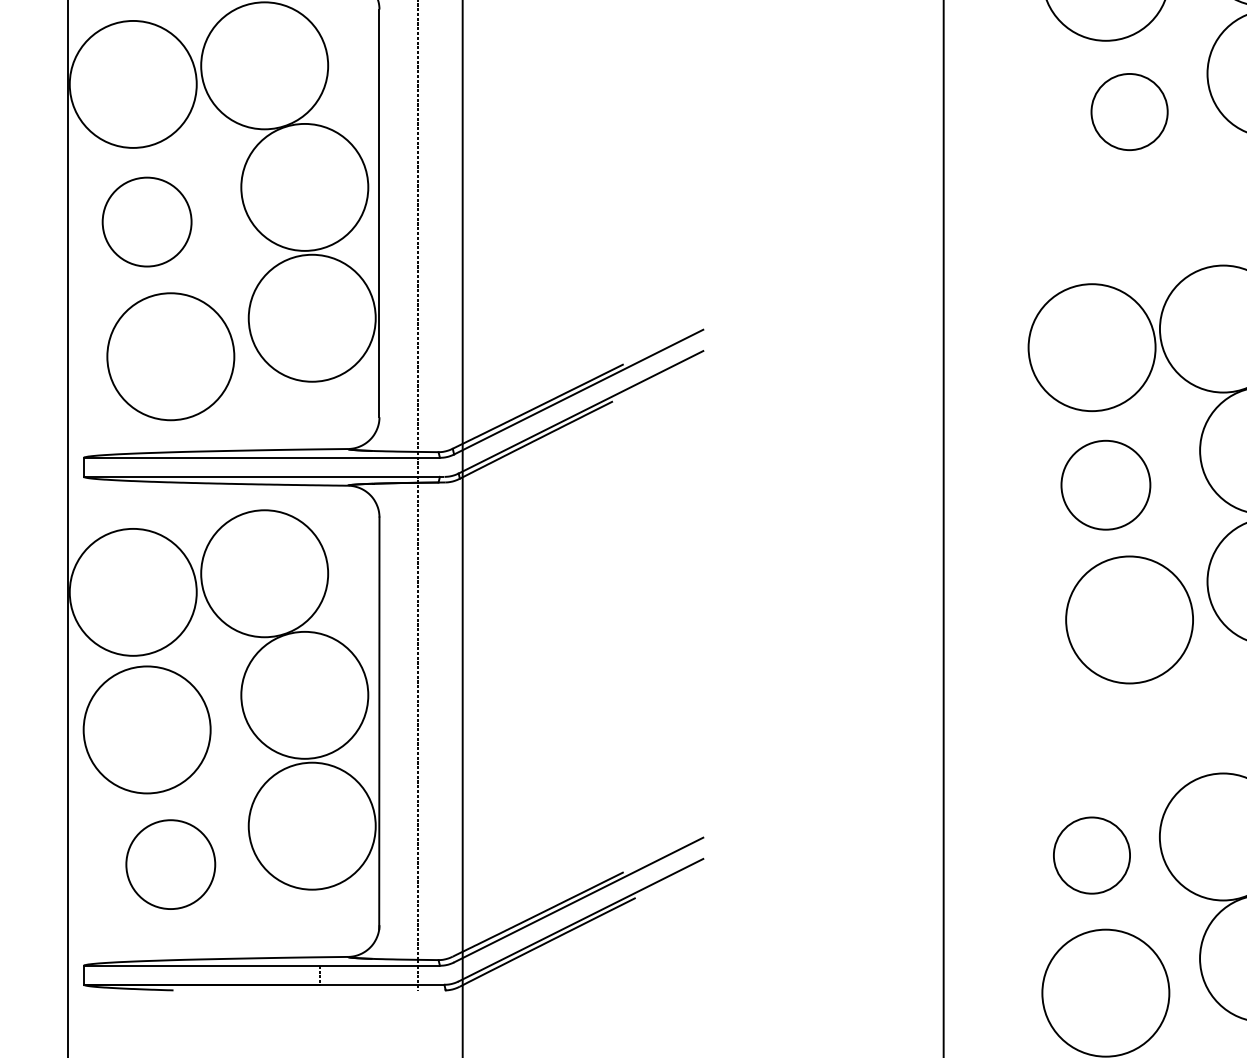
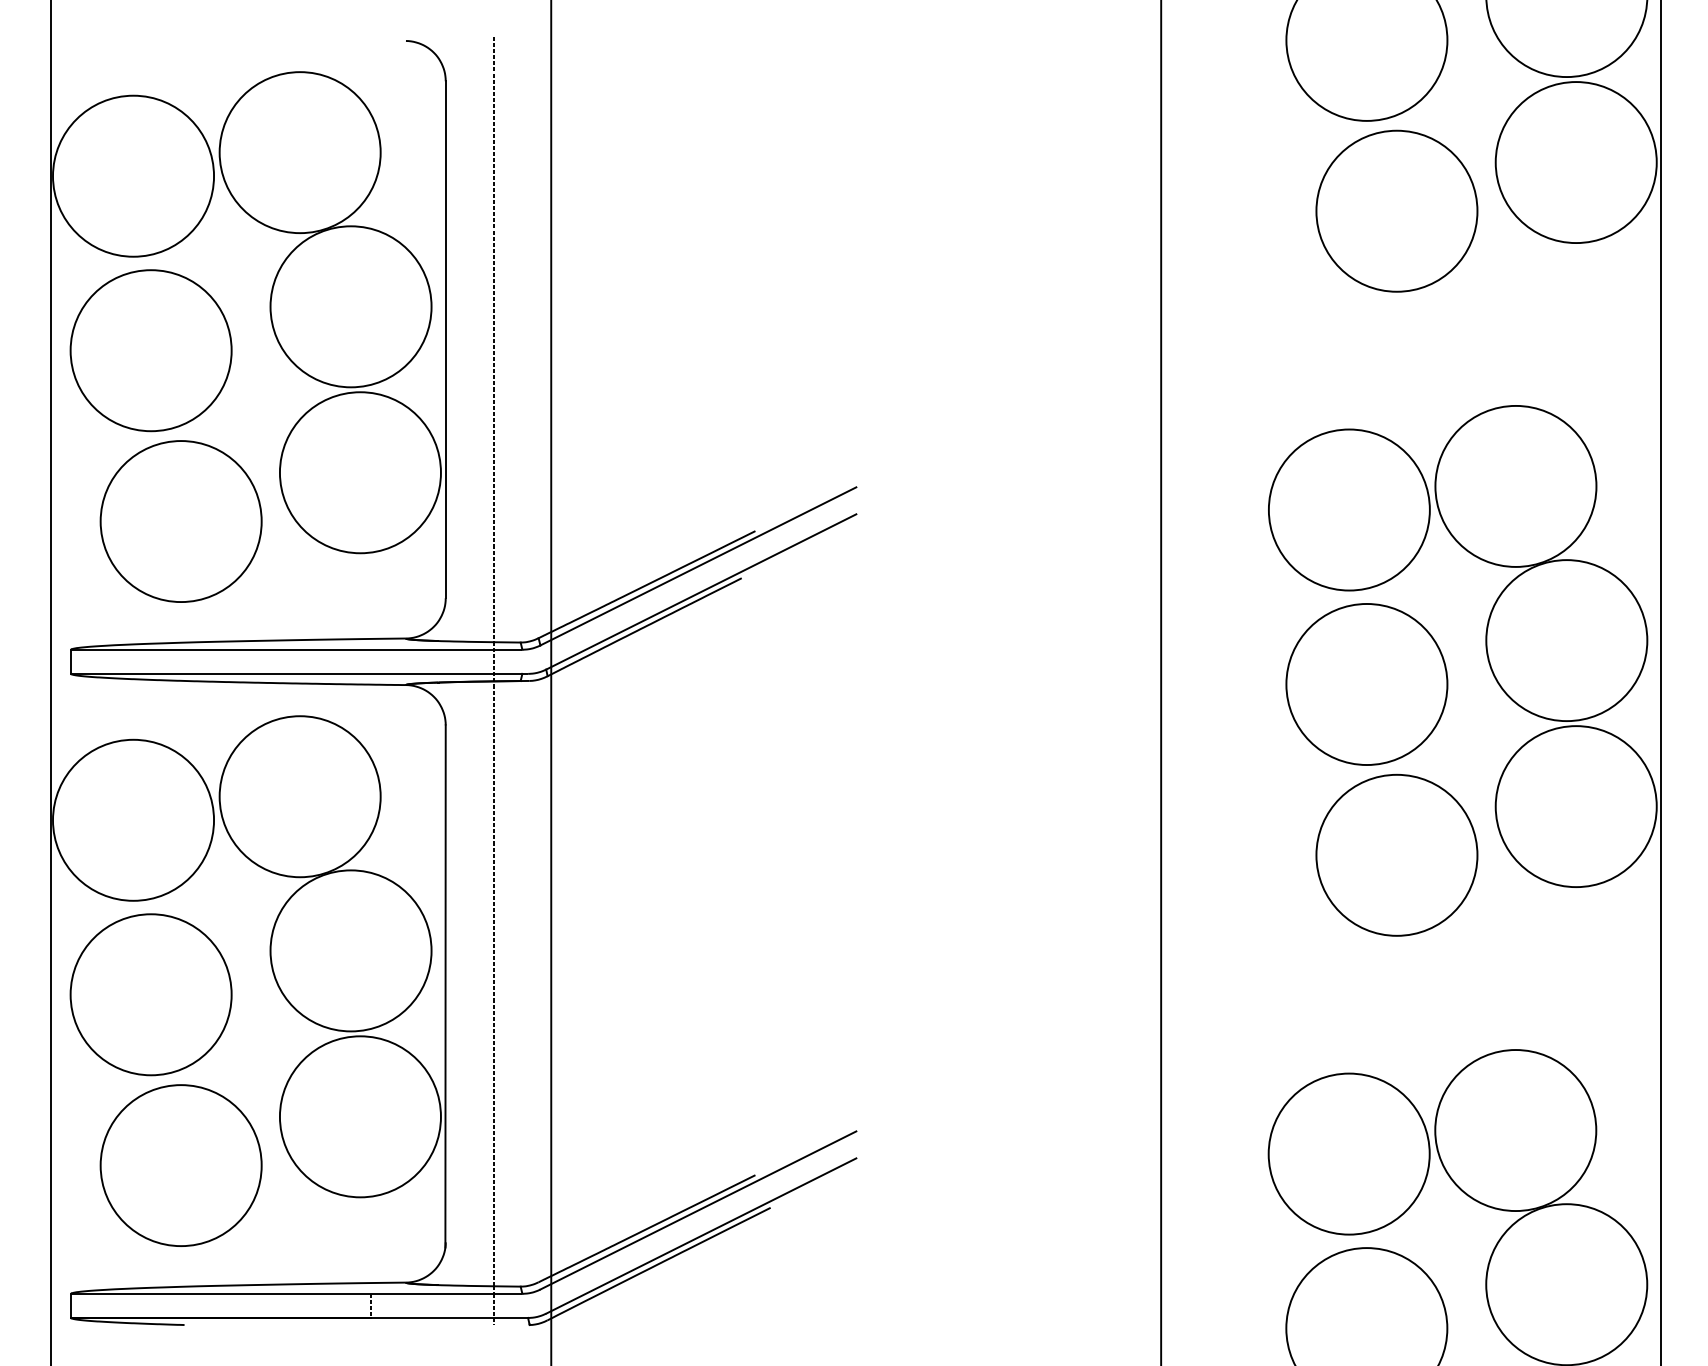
circle: (1129, 111) -> (1396, 210), size x1.67
circle: (146, 221) -> (150, 350), size x1.43
circle: (1105, 485) -> (1366, 684), size x1.43
circle: (1091, 855) -> (1348, 1153), size x1.67
circle: (170, 864) -> (180, 1165), size x1.43

